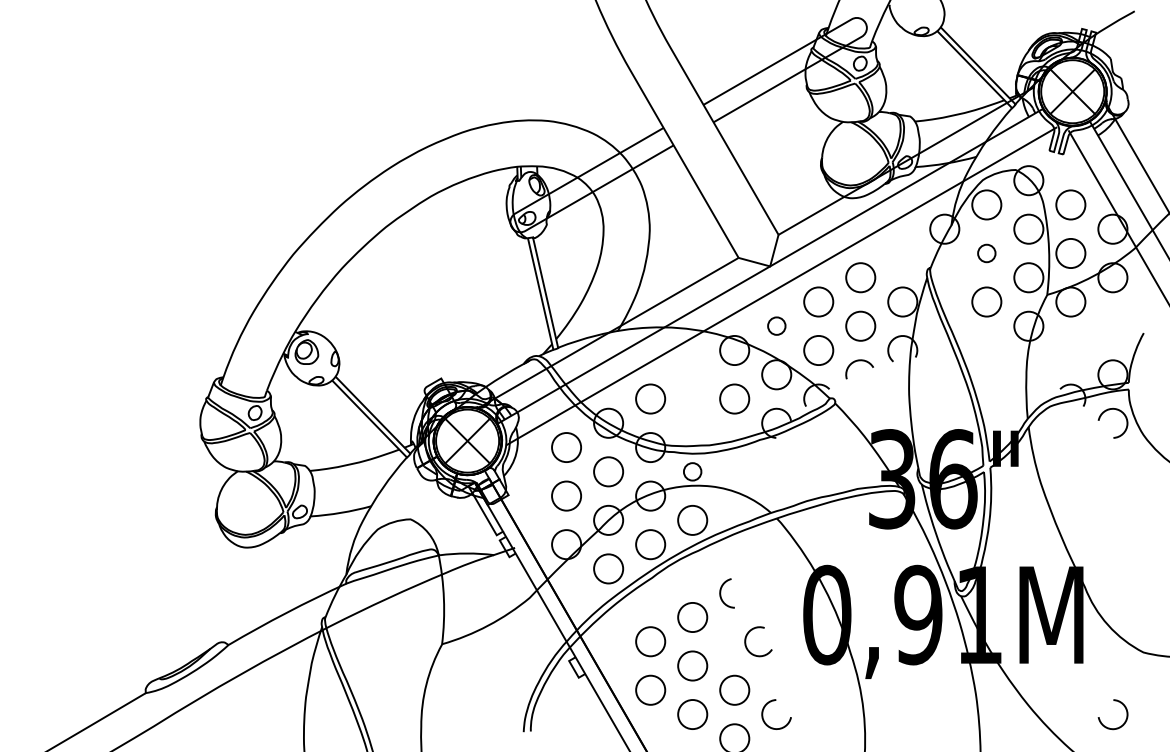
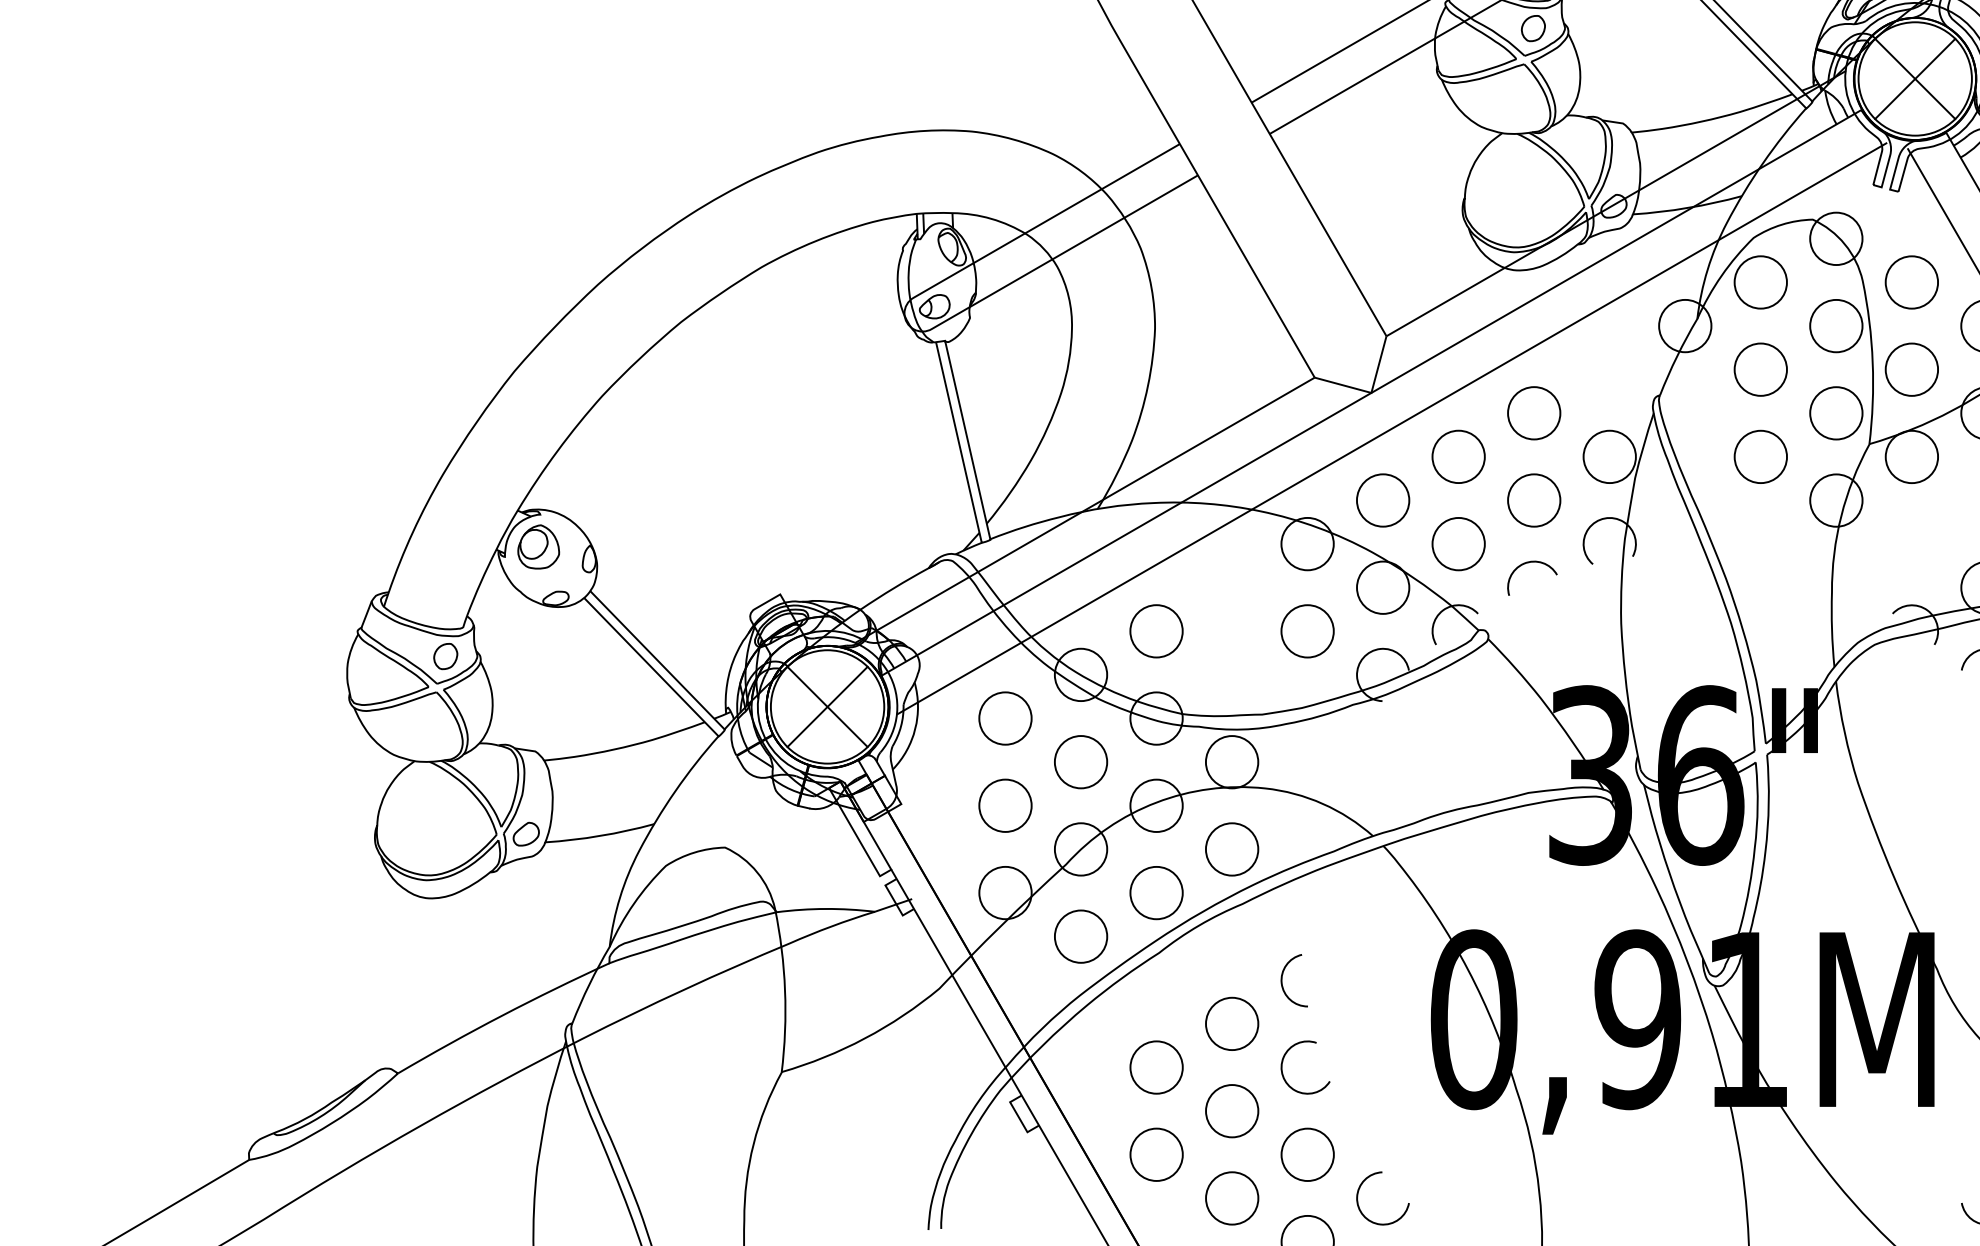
circle: (986, 253) -> (1760, 369), size x1.67
circle: (776, 325) -> (1382, 499), size x1.67
circle: (692, 471) -> (1231, 761), size x1.67
arc: (746, 641) -> (1283, 1067), moved

